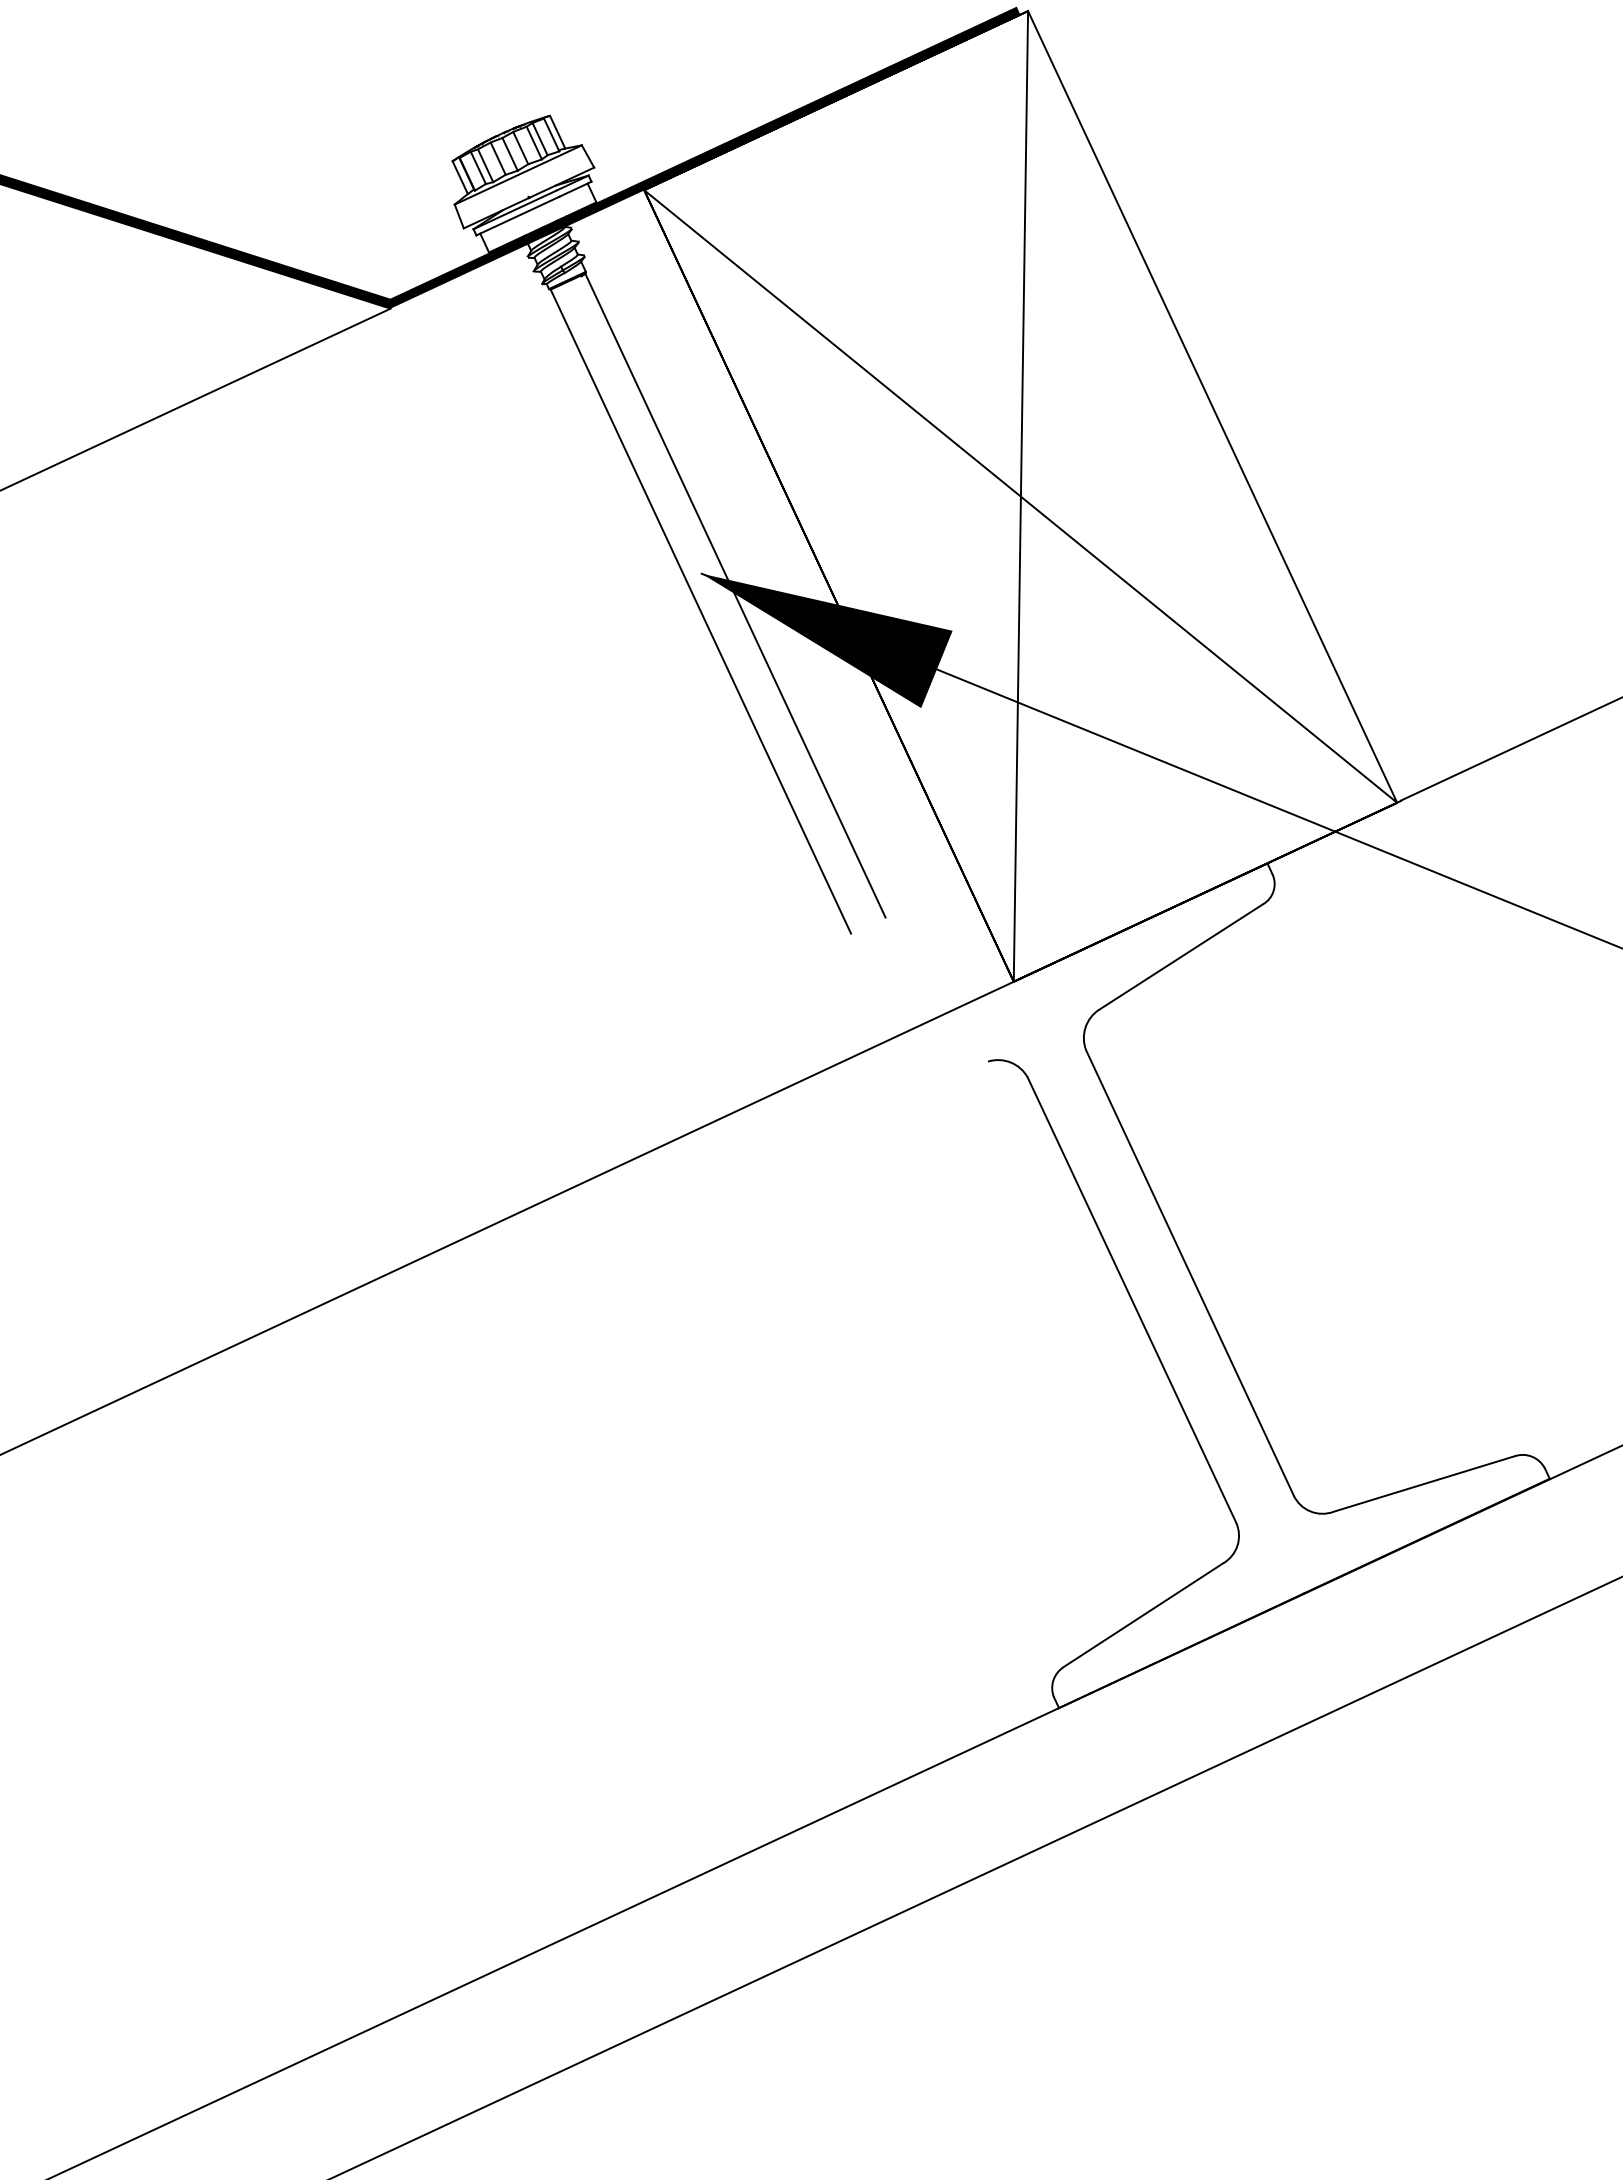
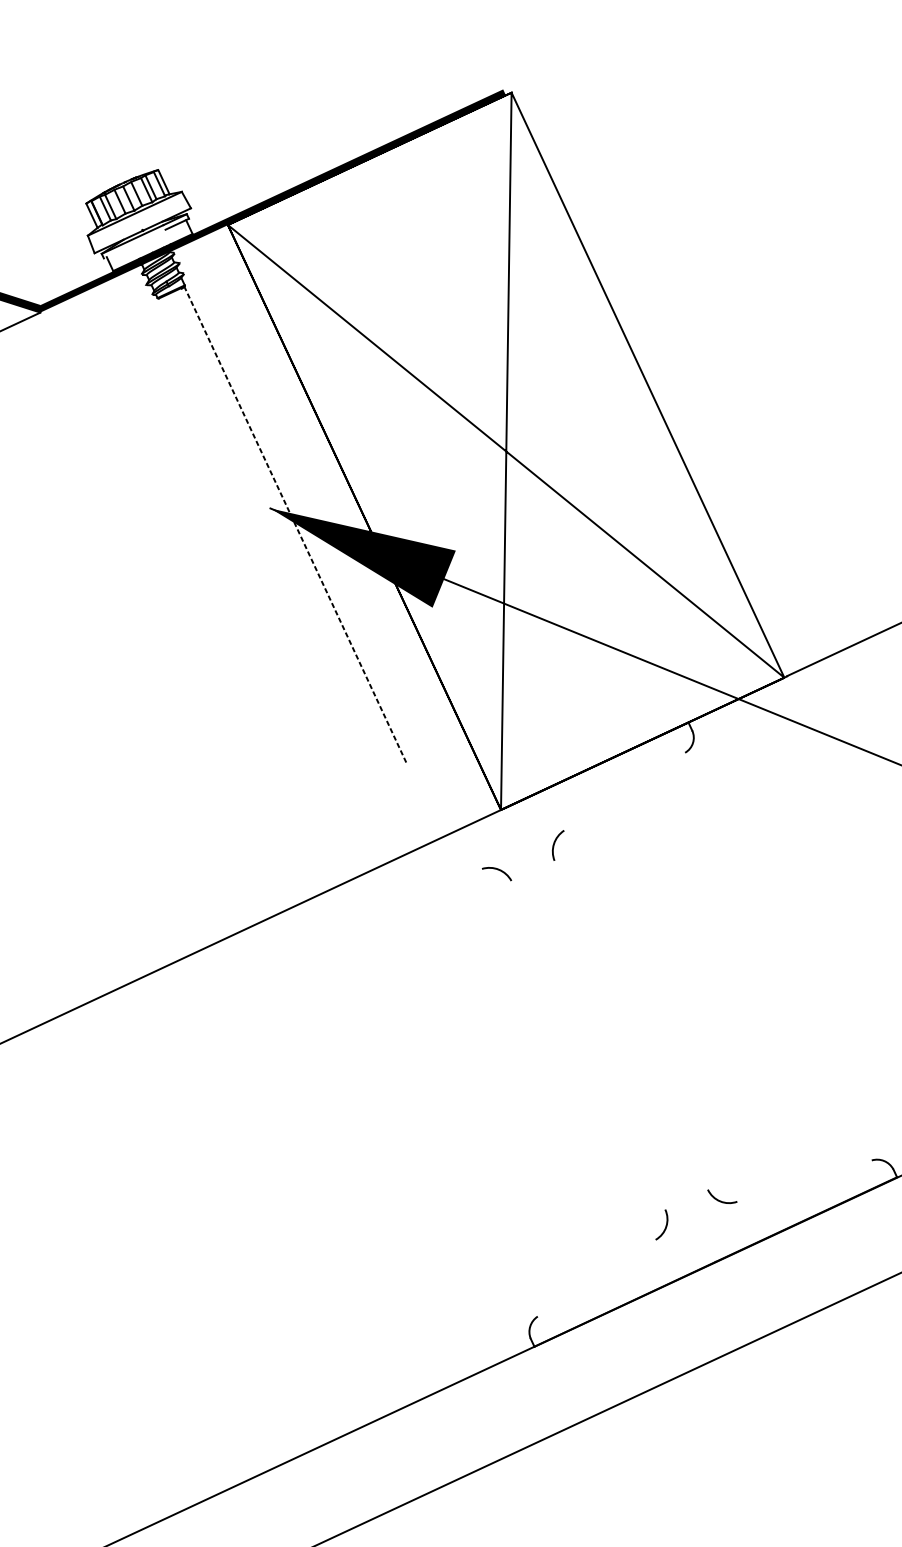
line: (517, 215) -> (134, 243), removed
line: (735, 595) -> (295, 524), solid -> dashed
line: (700, 611) -> (269, 536), removed
line: (1180, 956) -> (624, 791), removed
line: (1189, 1272) -> (630, 1024), removed
line: (1131, 1299) -> (588, 1044), removed
line: (1424, 1483) -> (804, 1180), removed
line: (1143, 1615) -> (596, 1278), removed

